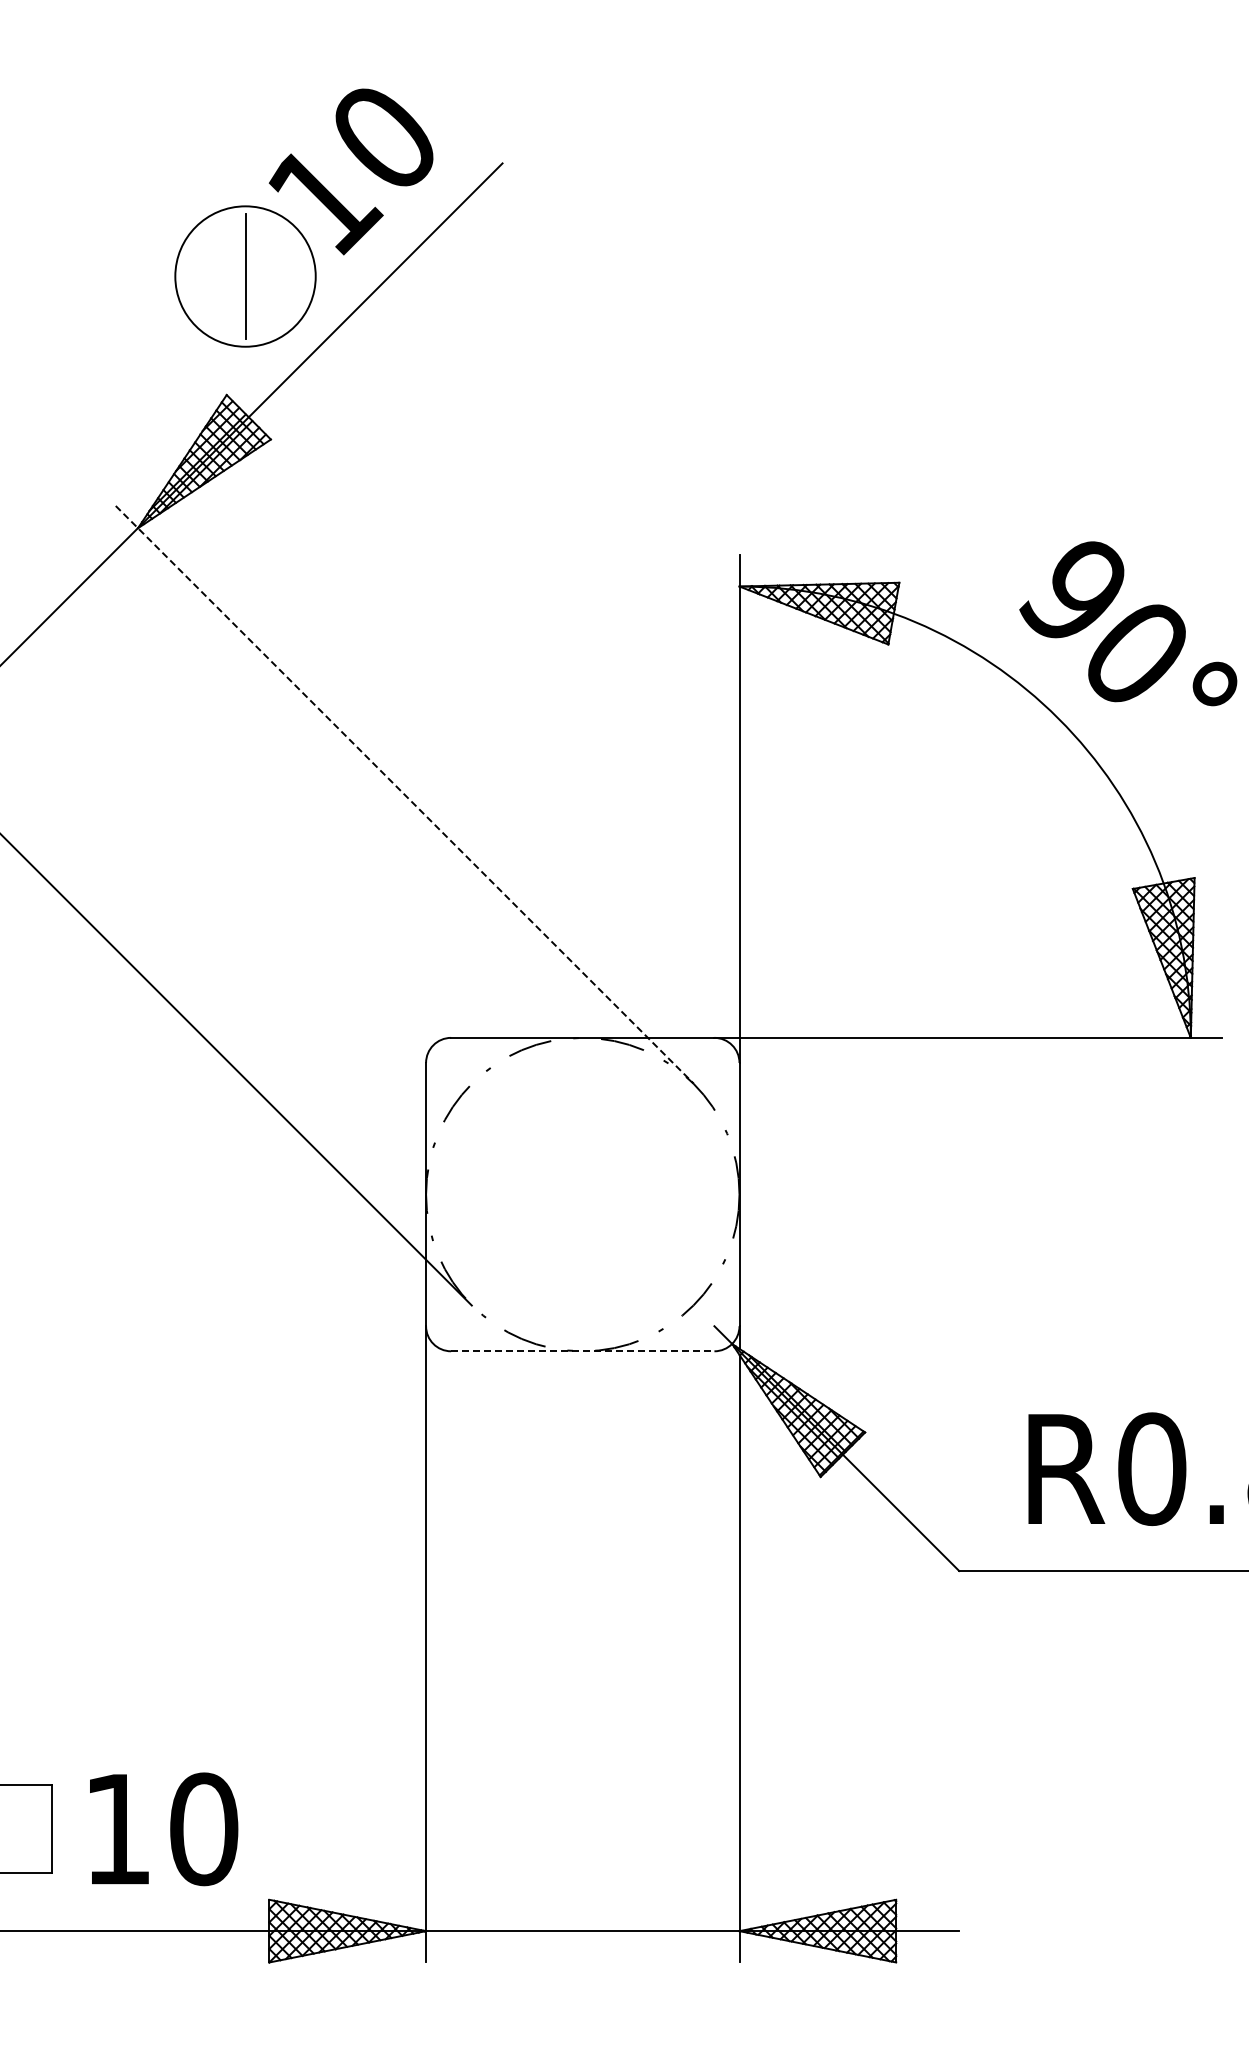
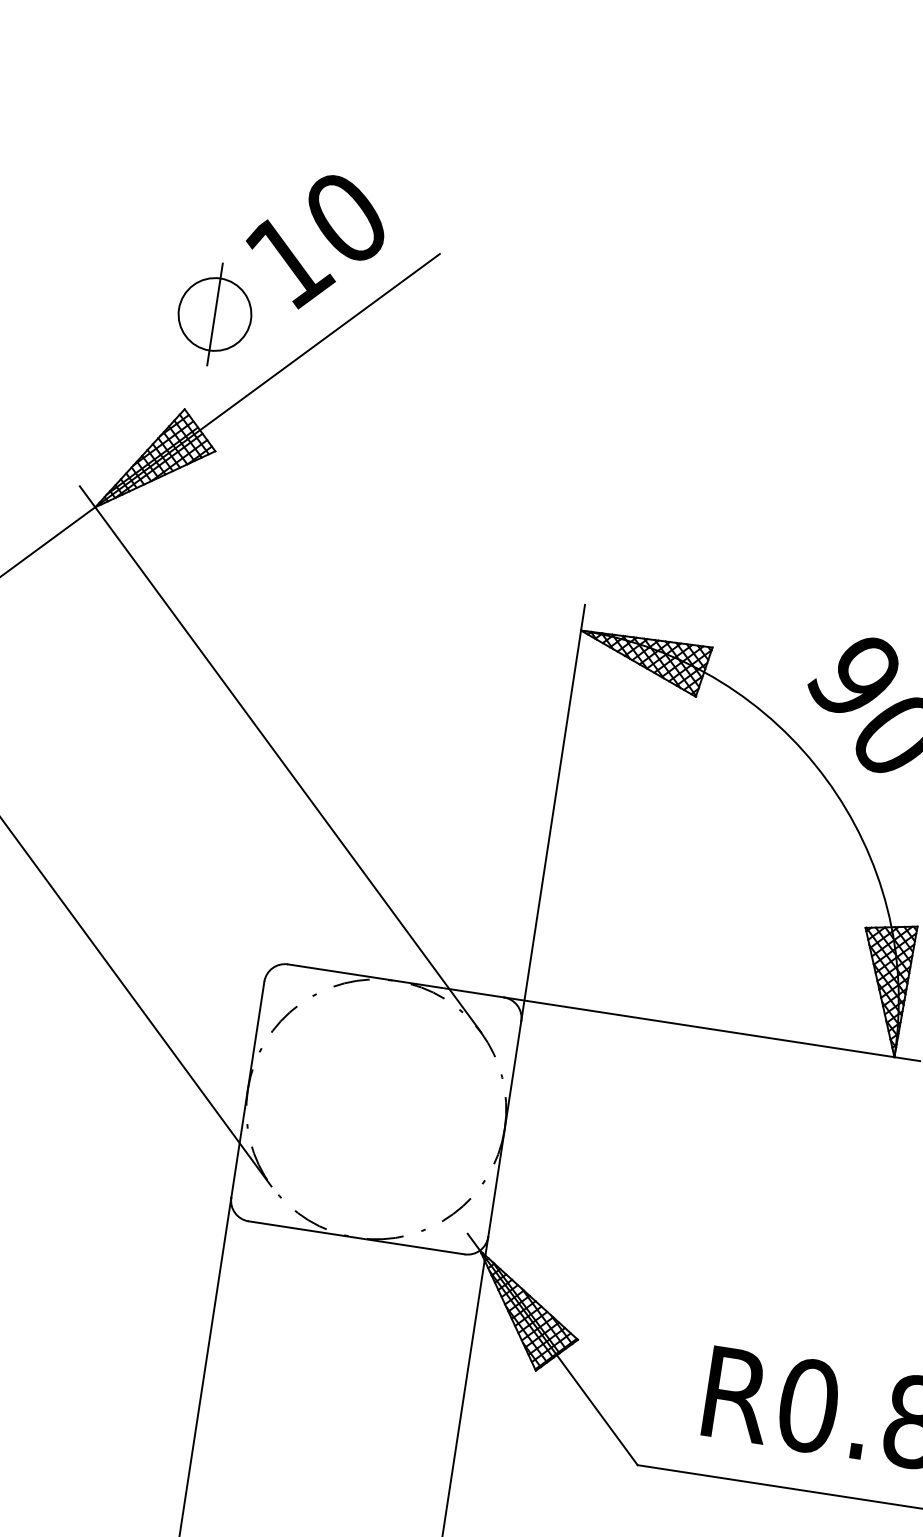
circle: (245, 276) -> (214, 314), size x0.62
line: (404, 794) -> (280, 759), dashed -> solid
line: (582, 1351) -> (356, 1237), dashed -> solid

